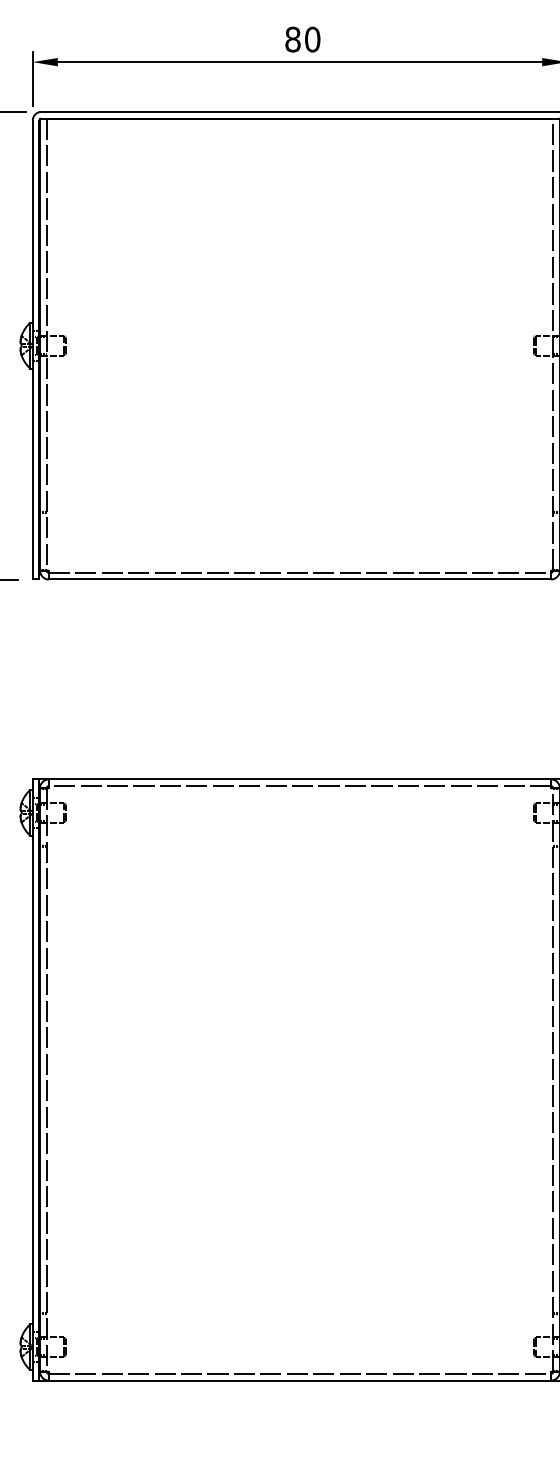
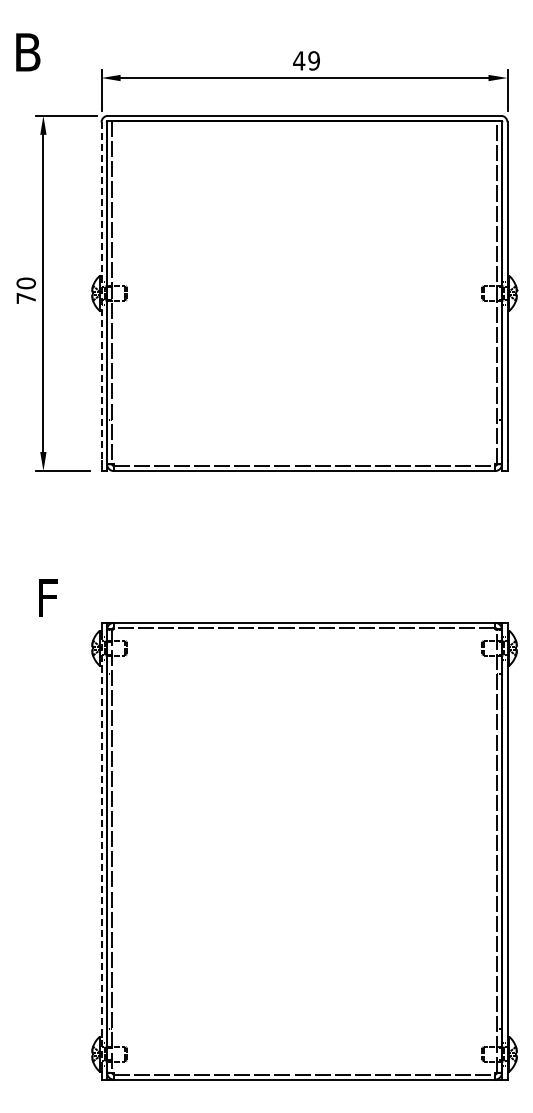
text: (302, 39) -> (306, 60), 80 -> 49
line: (32, 344) -> (101, 292), solid -> dashed
line: (32, 1080) -> (101, 851), solid -> dashed

